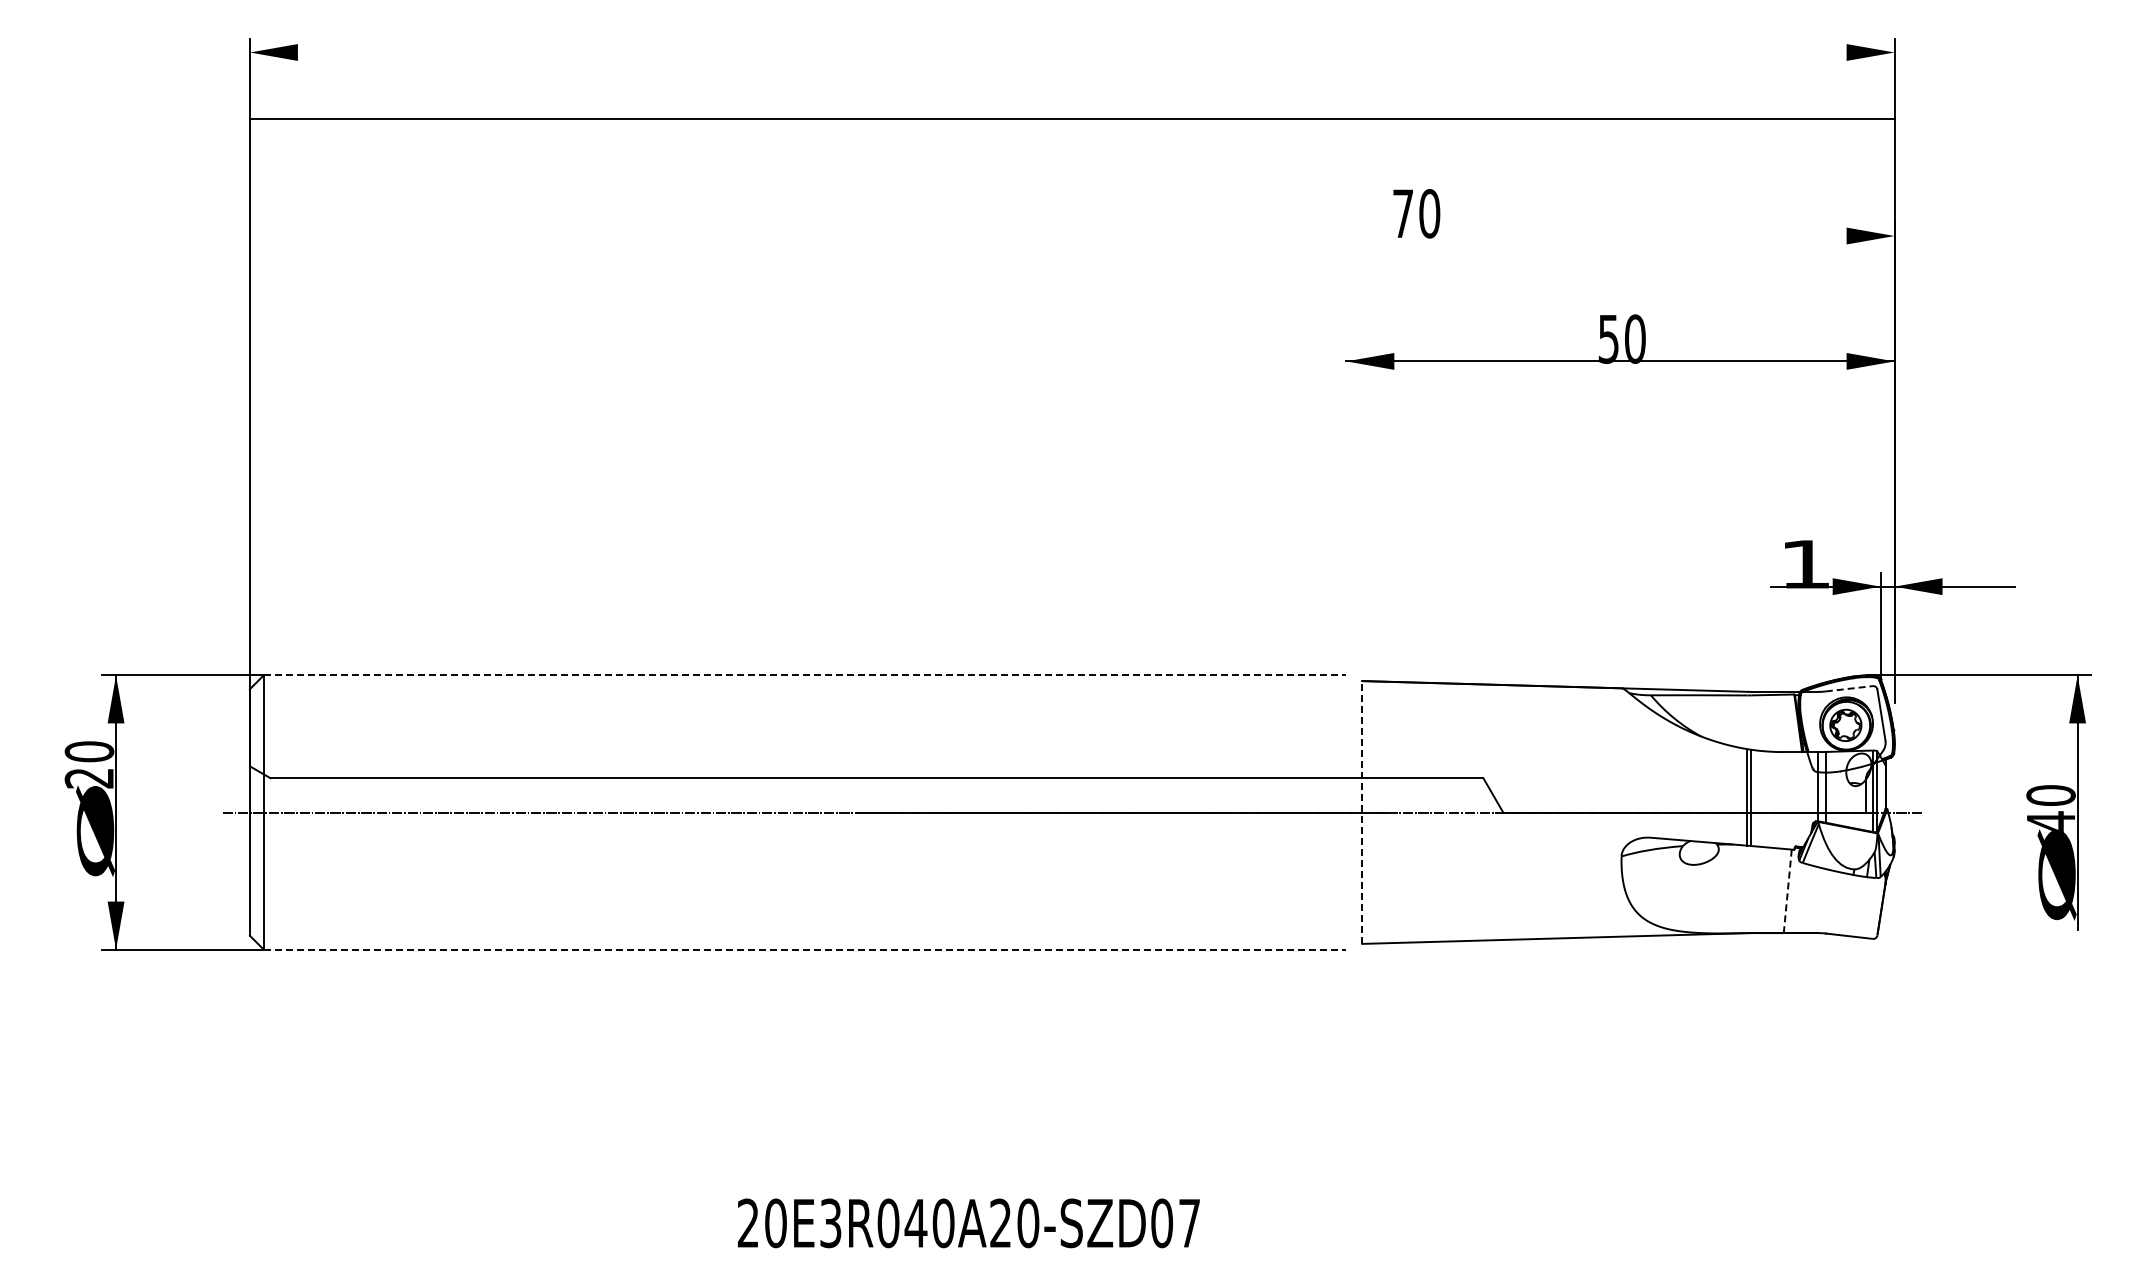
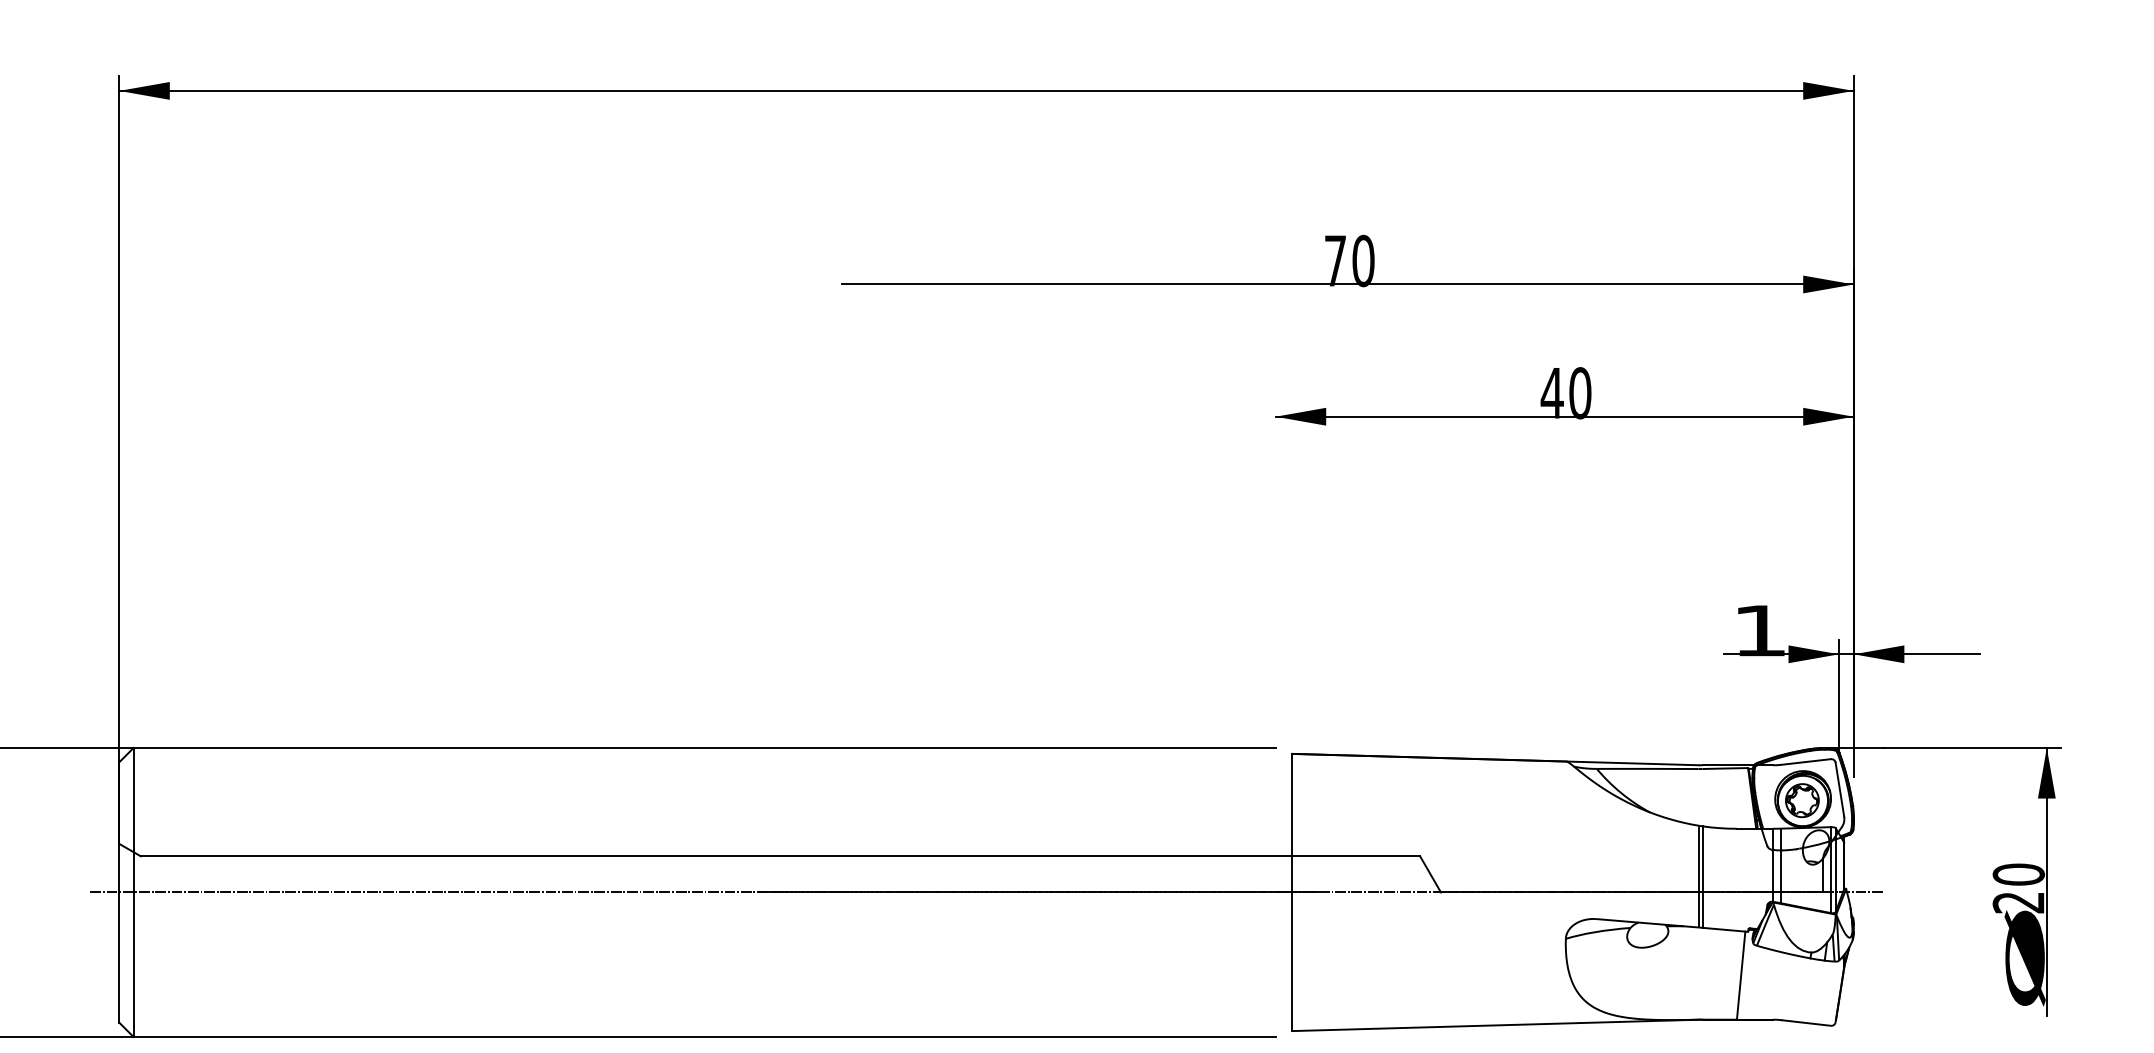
line: (1071, 119) -> (985, 90), moved
line: (1414, 236) -> (1347, 284), added
text: (1608, 339) -> (1552, 393), 50 -> 40
line: (805, 675) -> (705, 747), dashed -> solid
line: (1849, 688) -> (1806, 761), dashed -> solid
line: (1362, 812) -> (1292, 892), dashed -> solid
text: (2050, 821) -> (2018, 901), 40 -> 20
line: (1787, 891) -> (1740, 975), dashed -> solid
line: (805, 949) -> (705, 1036), dashed -> solid

